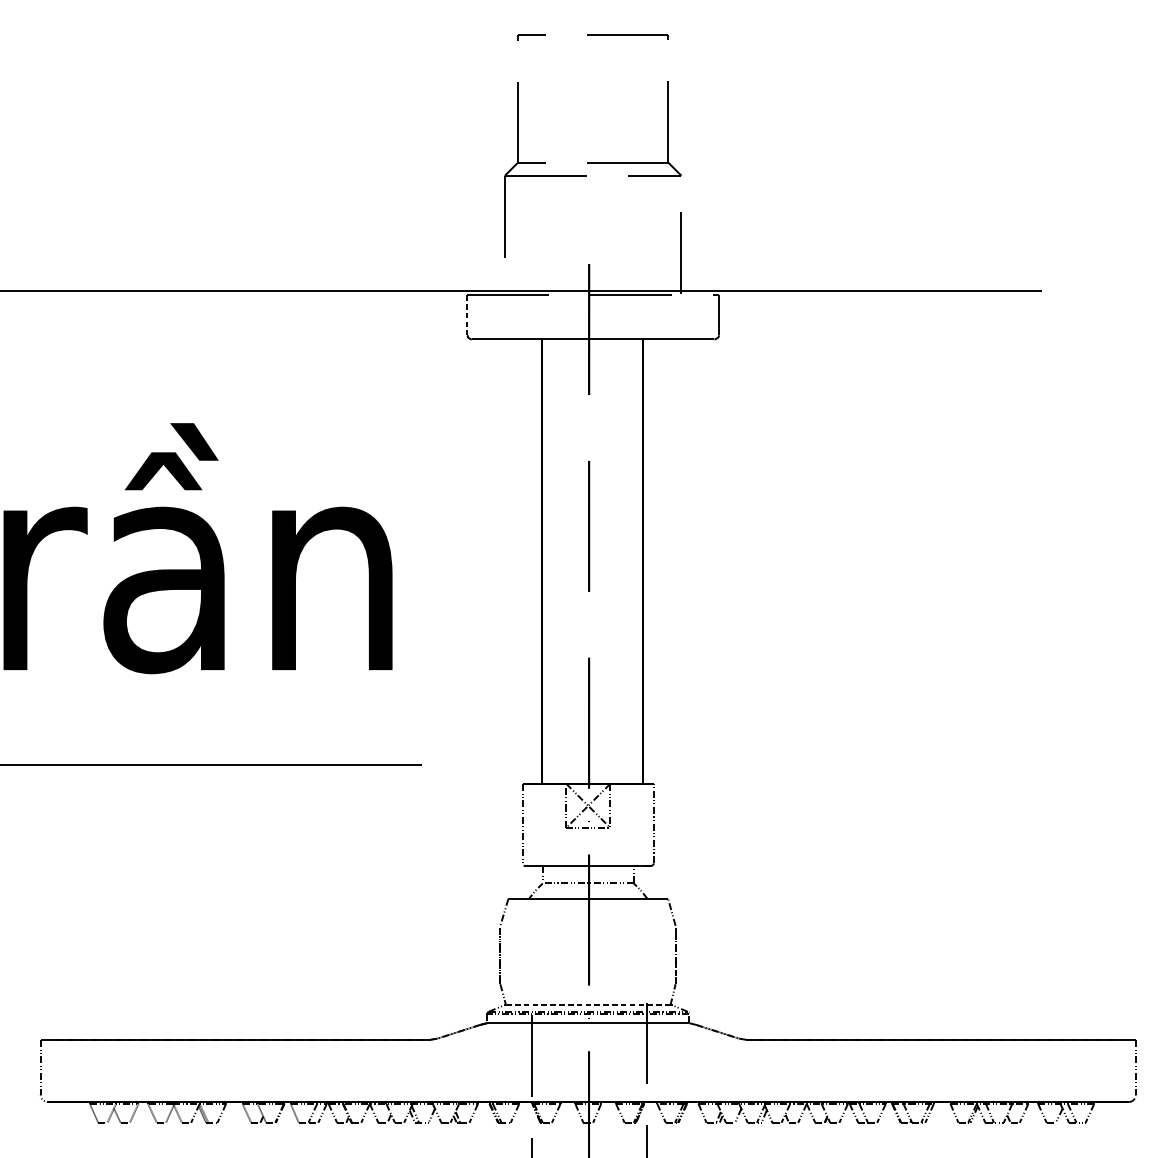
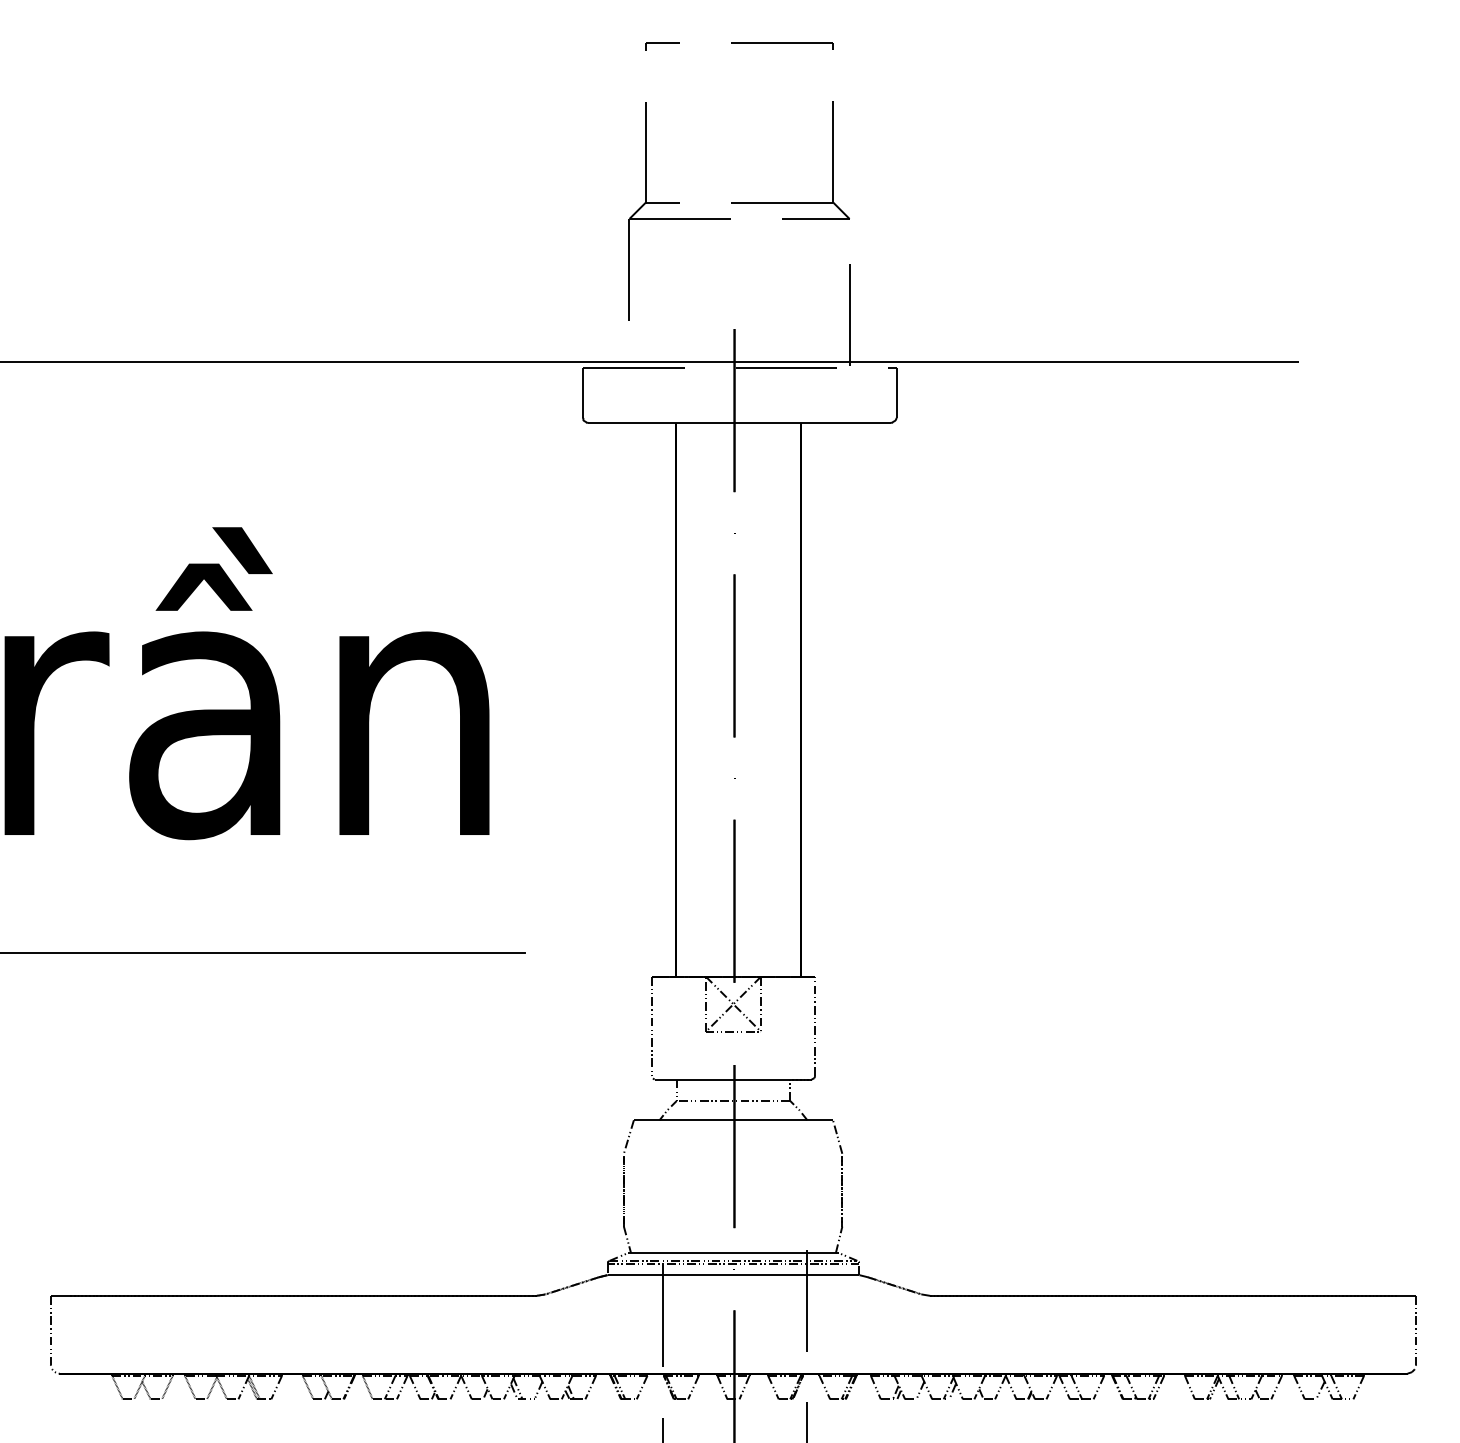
line: (467, 315) -> (582, 393), dashed -> solid
line: (588, 1005) -> (733, 1253), dashed -> solid

